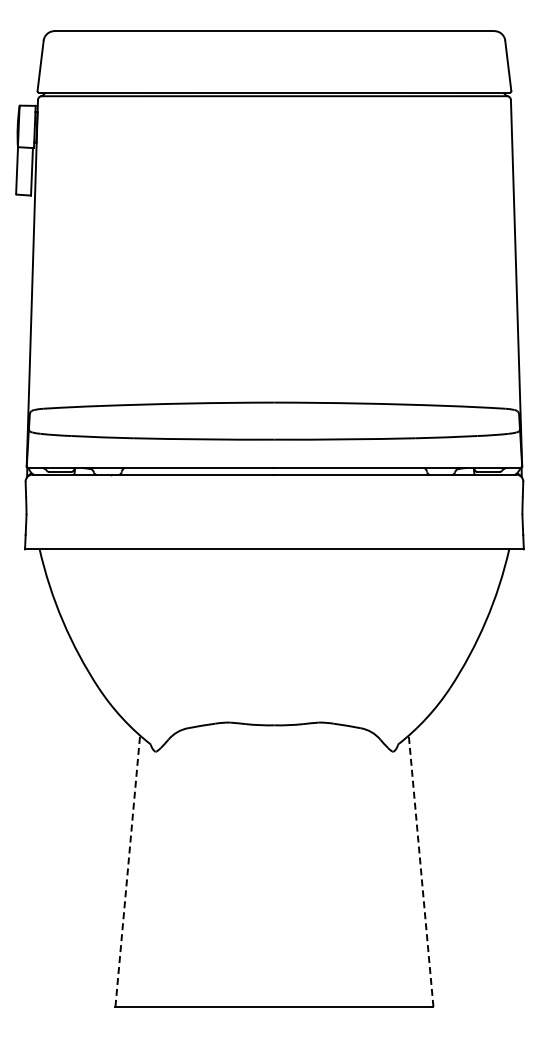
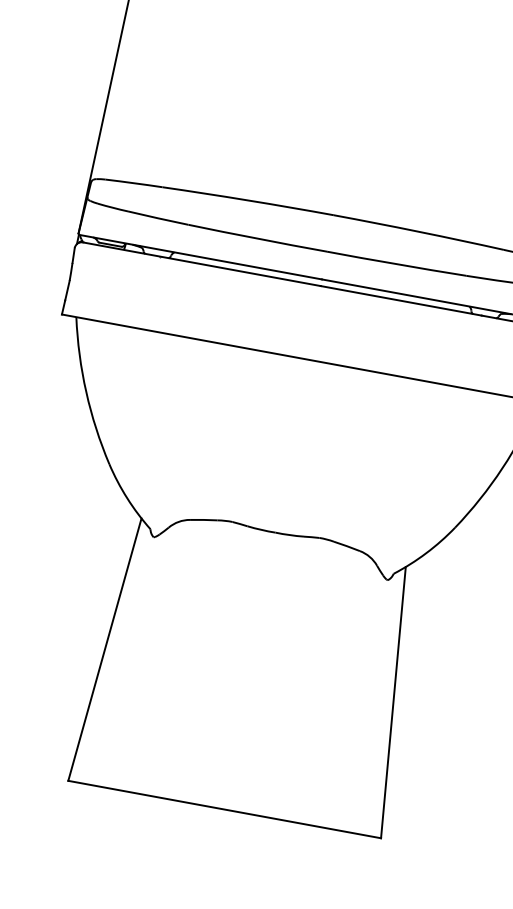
line: (127, 870) -> (104, 648), dashed -> solid
line: (421, 870) -> (393, 701), dashed -> solid

